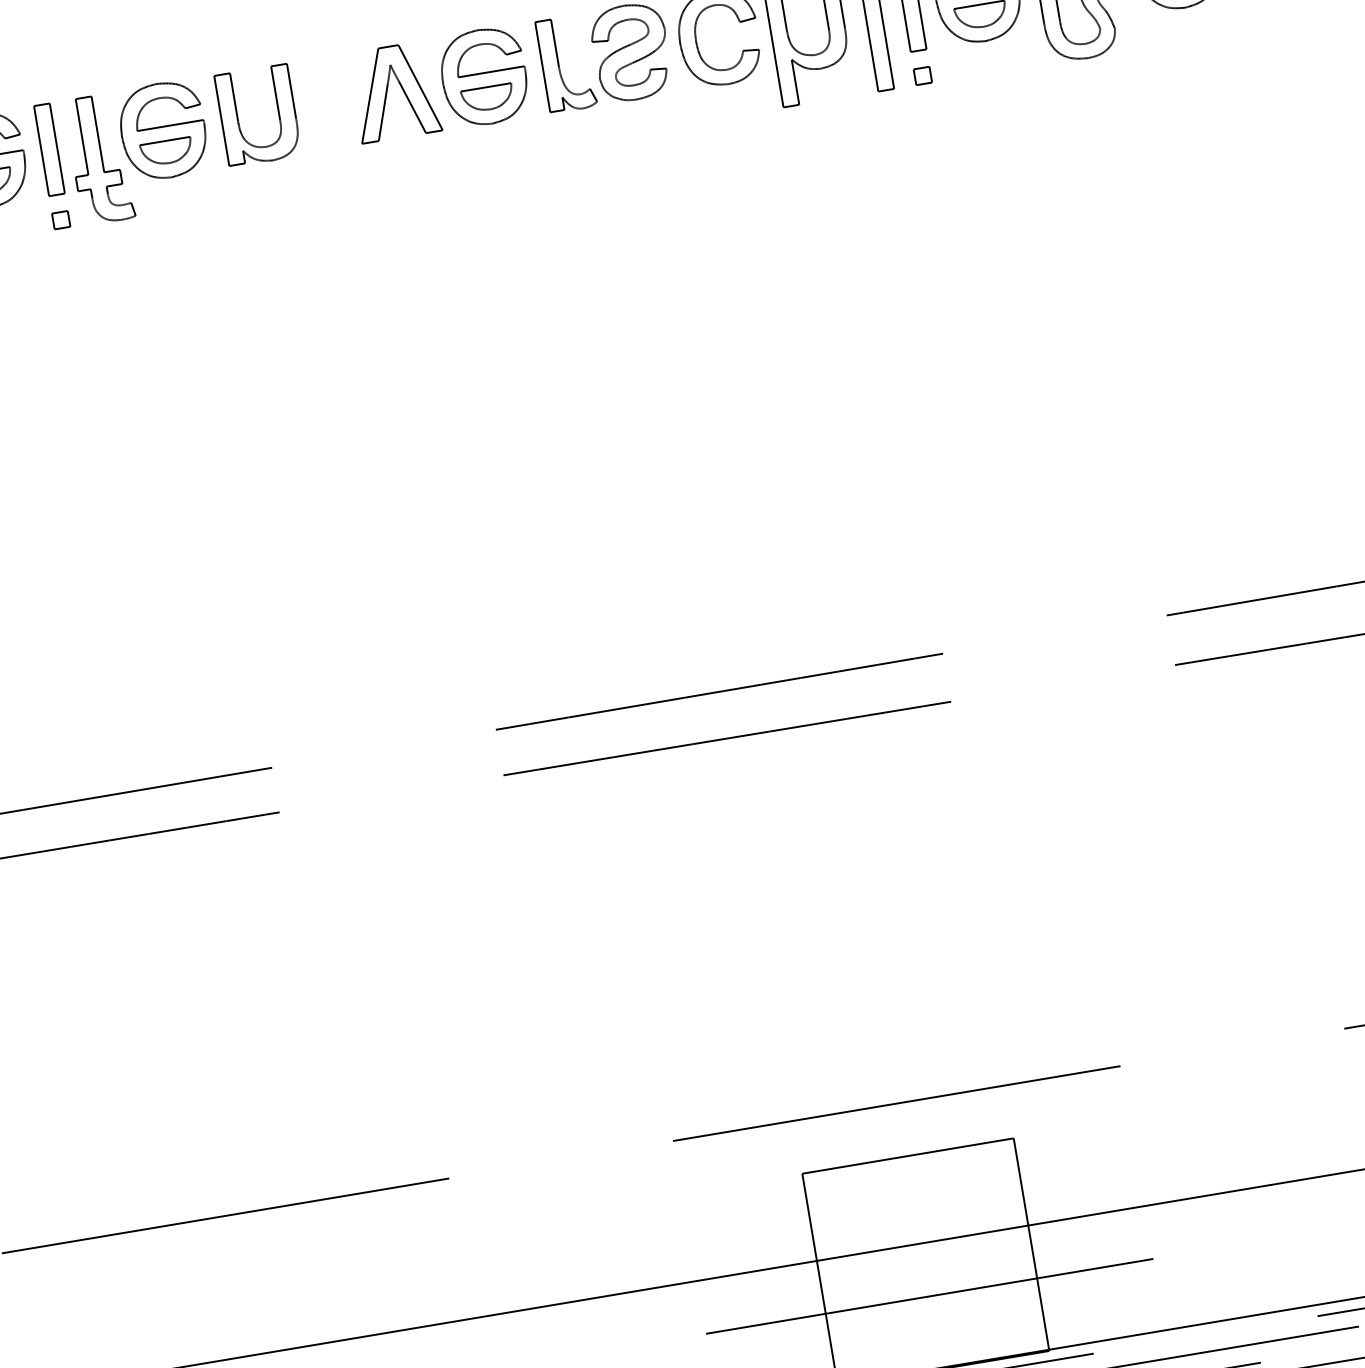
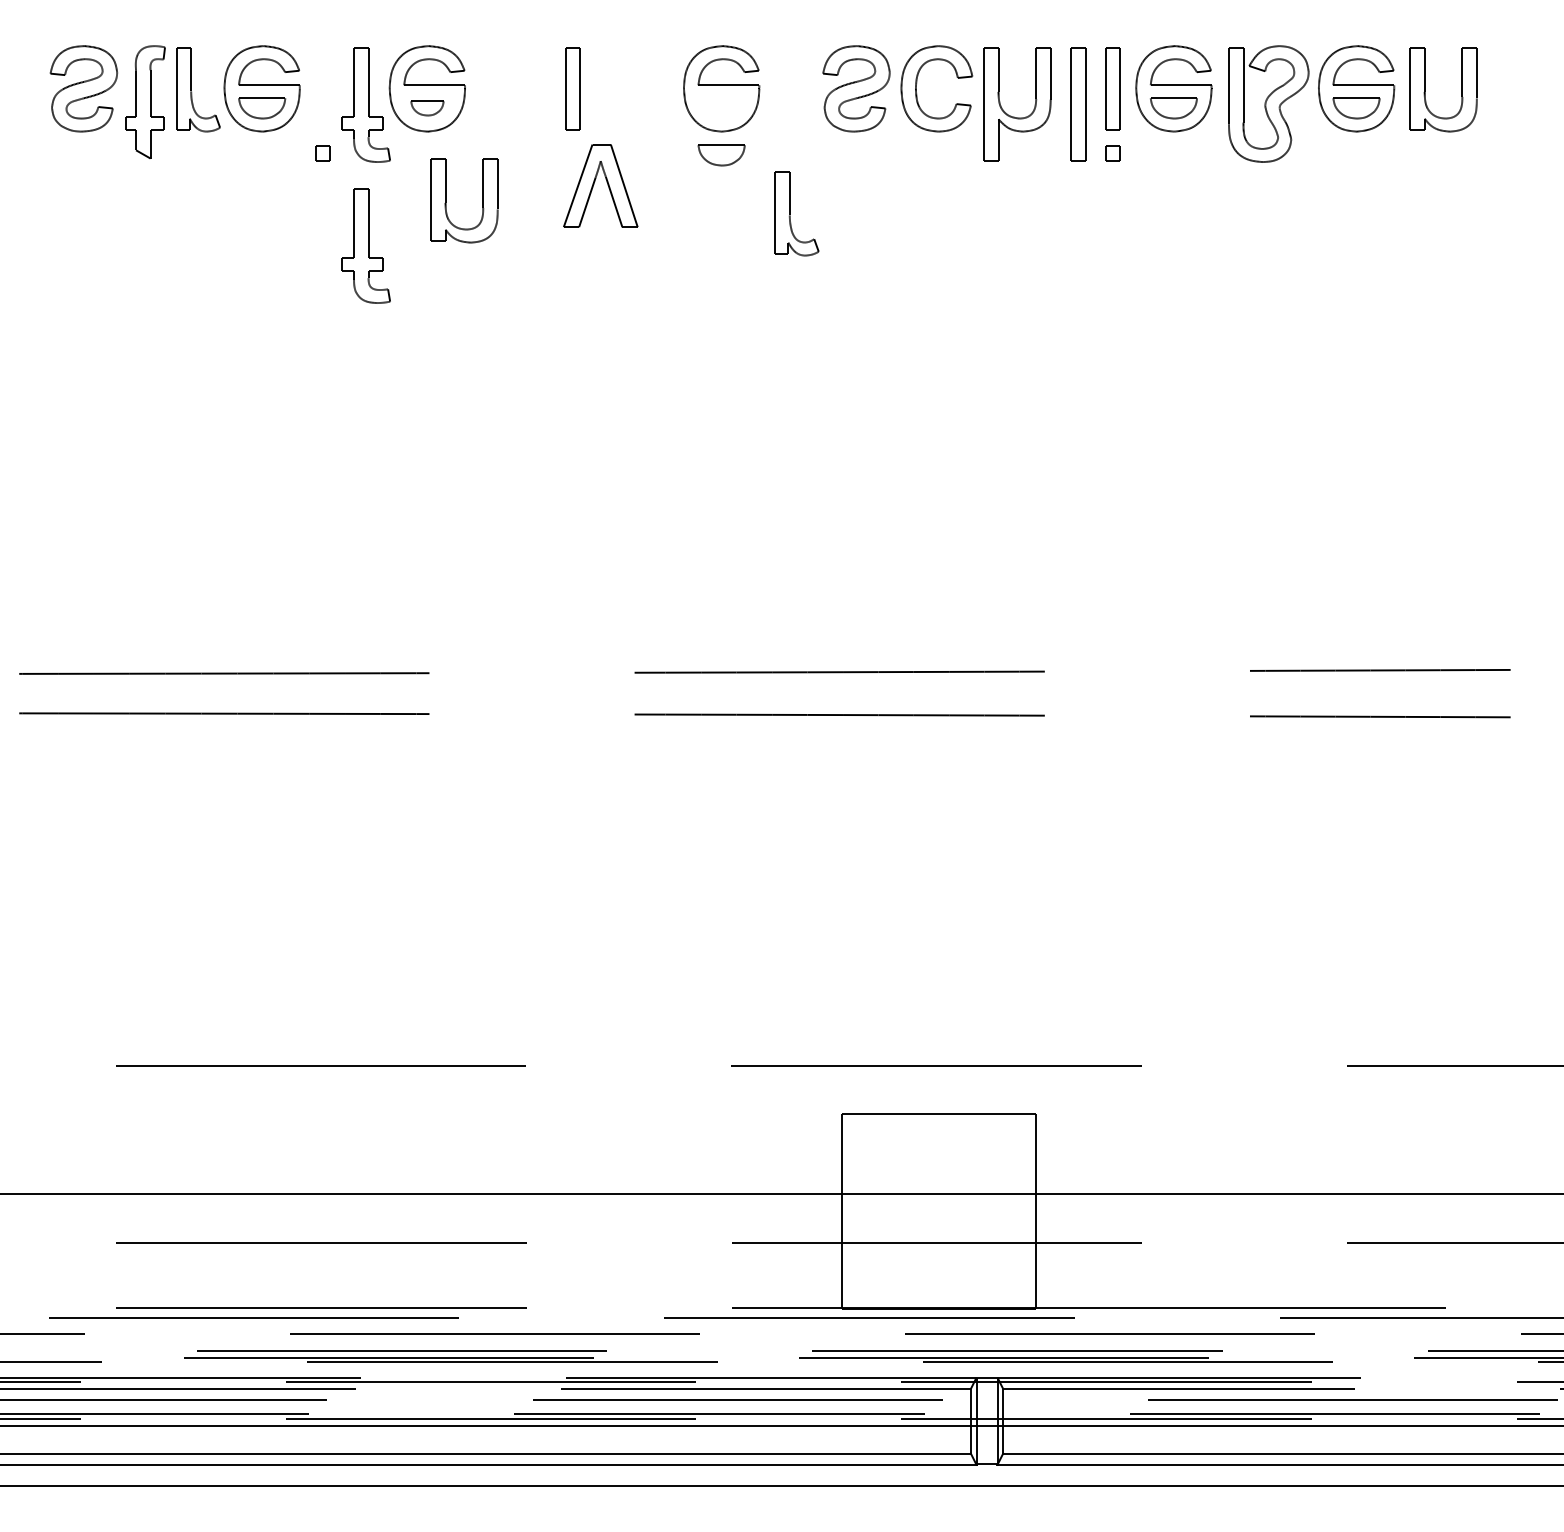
part: (565, 64) -> (796, 213), moved
part: (387, 91) -> (594, 184), moved
part: (487, 98) -> (721, 155), moved
part: (238, 118) -> (446, 200), moved
part: (48, 149) -> (572, 88), moved
part: (166, 152) -> (427, 108), size x0.7
part: (124, 312) -> (365, 245), added

